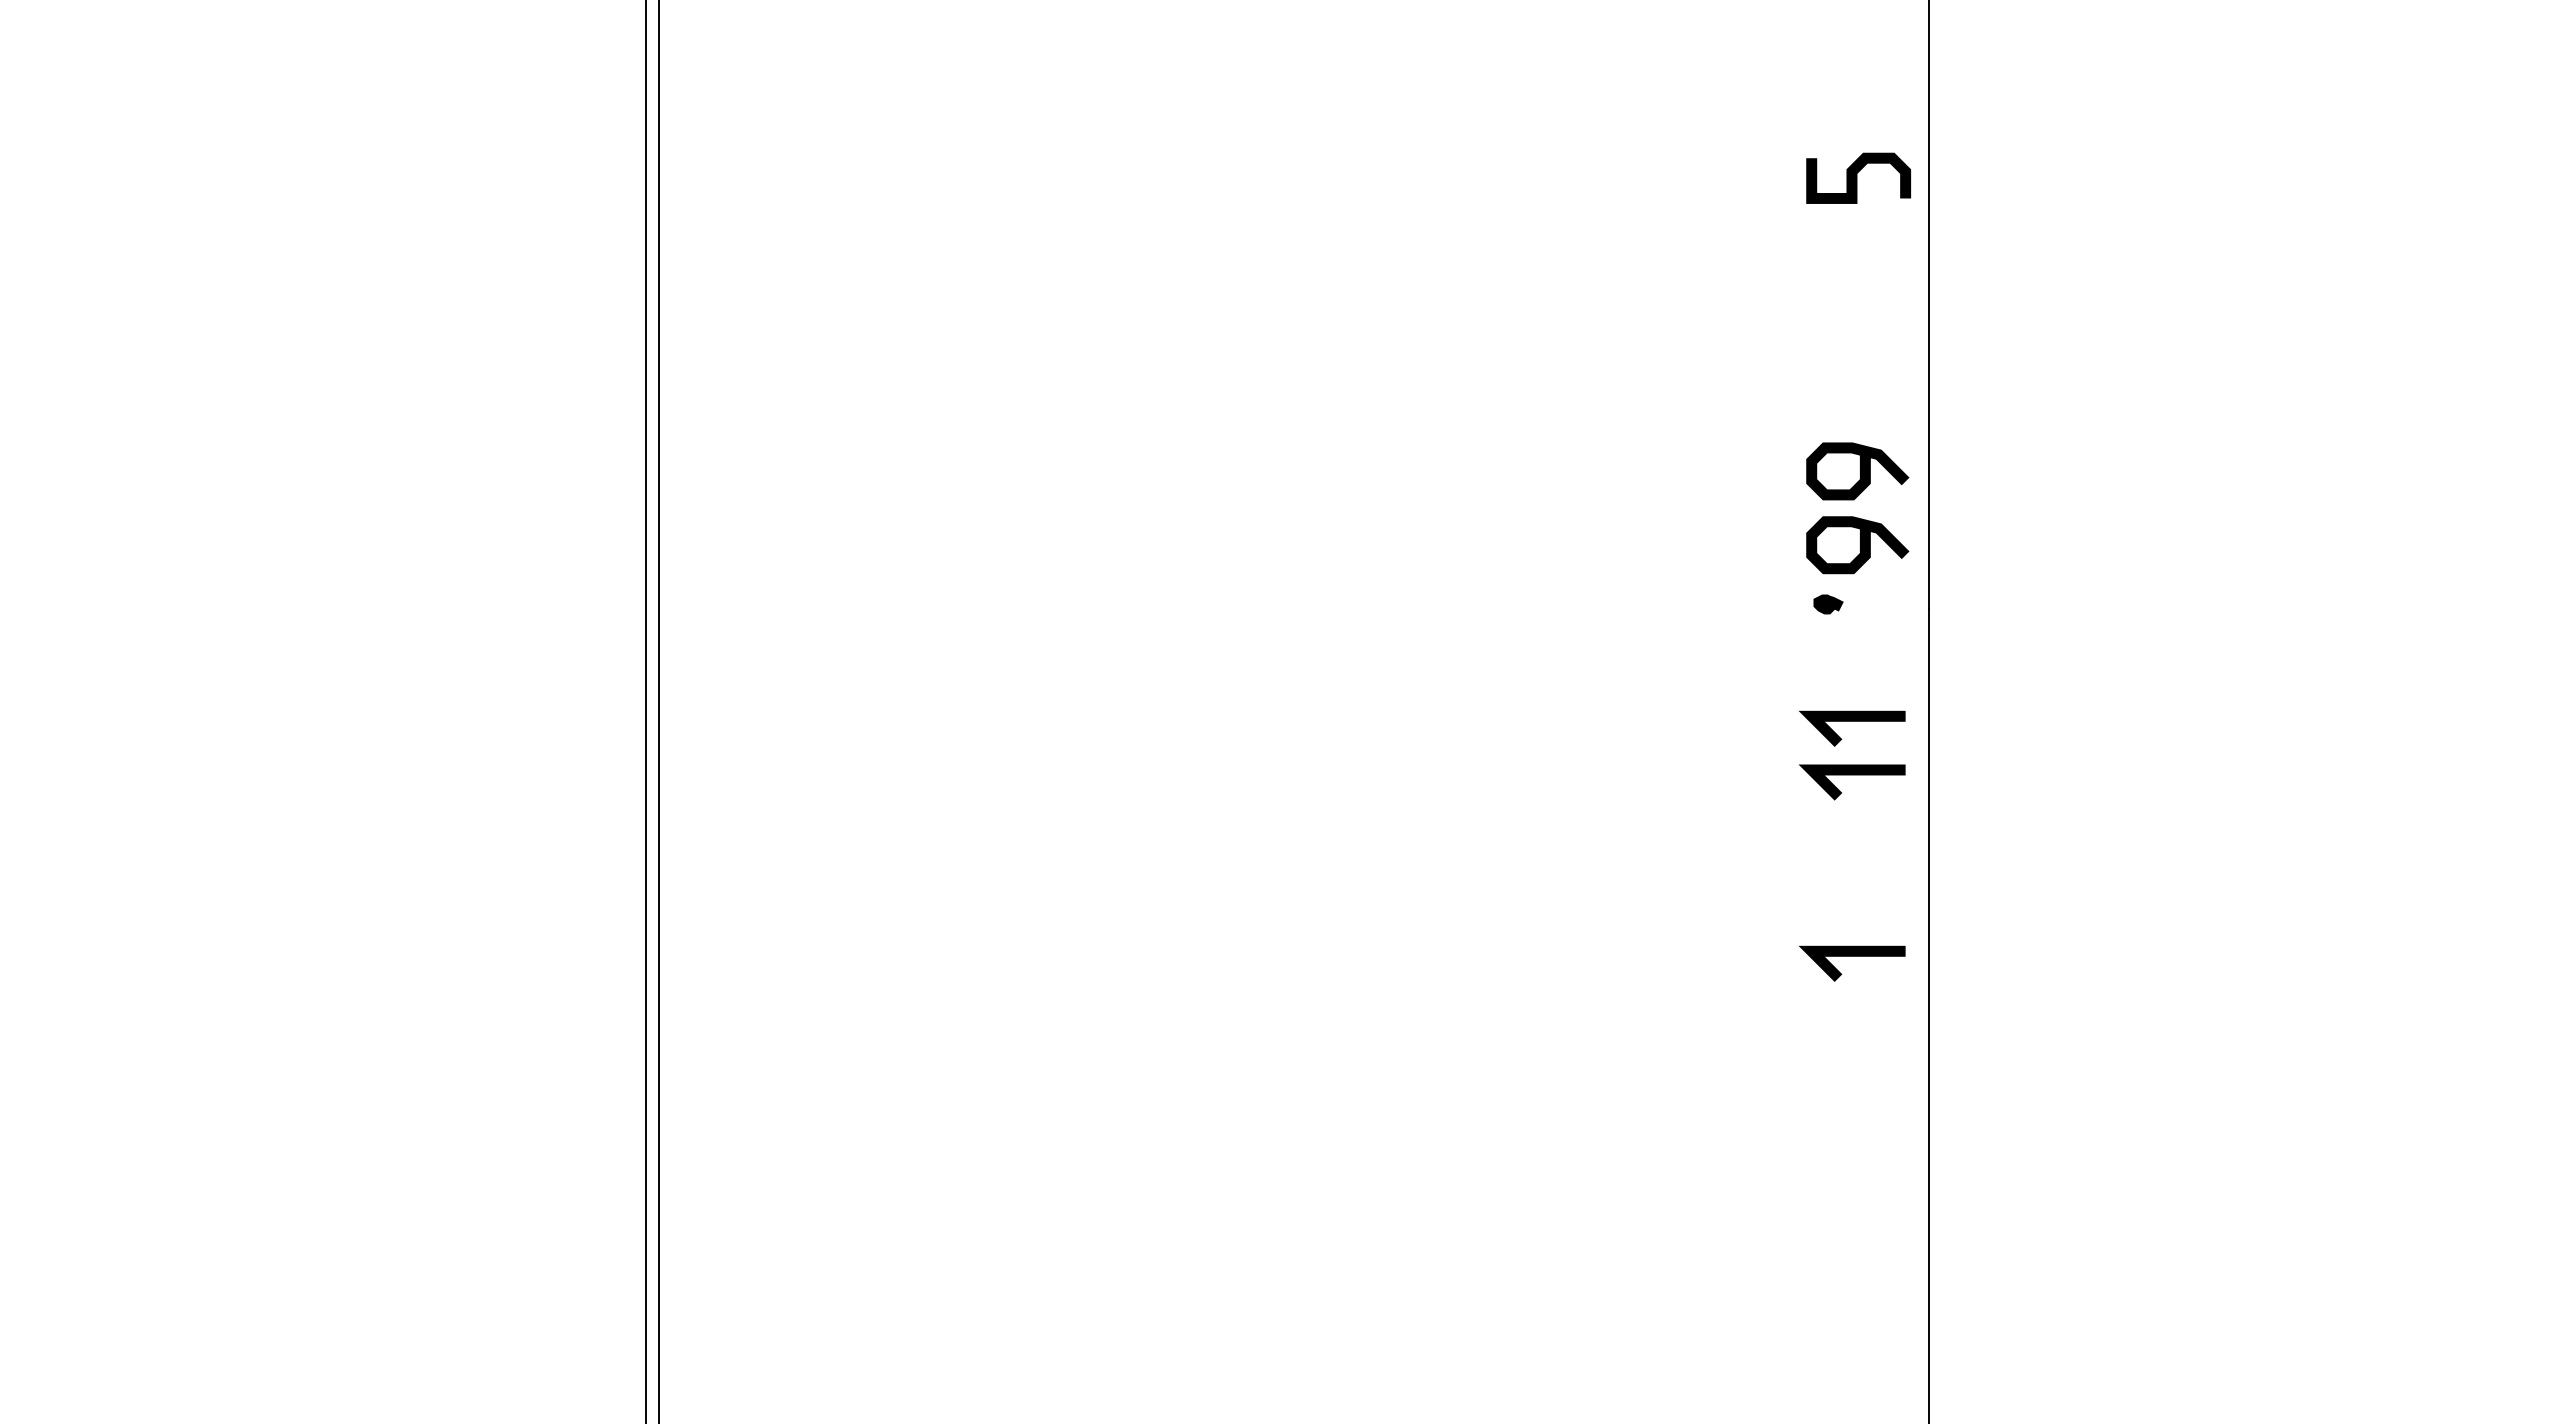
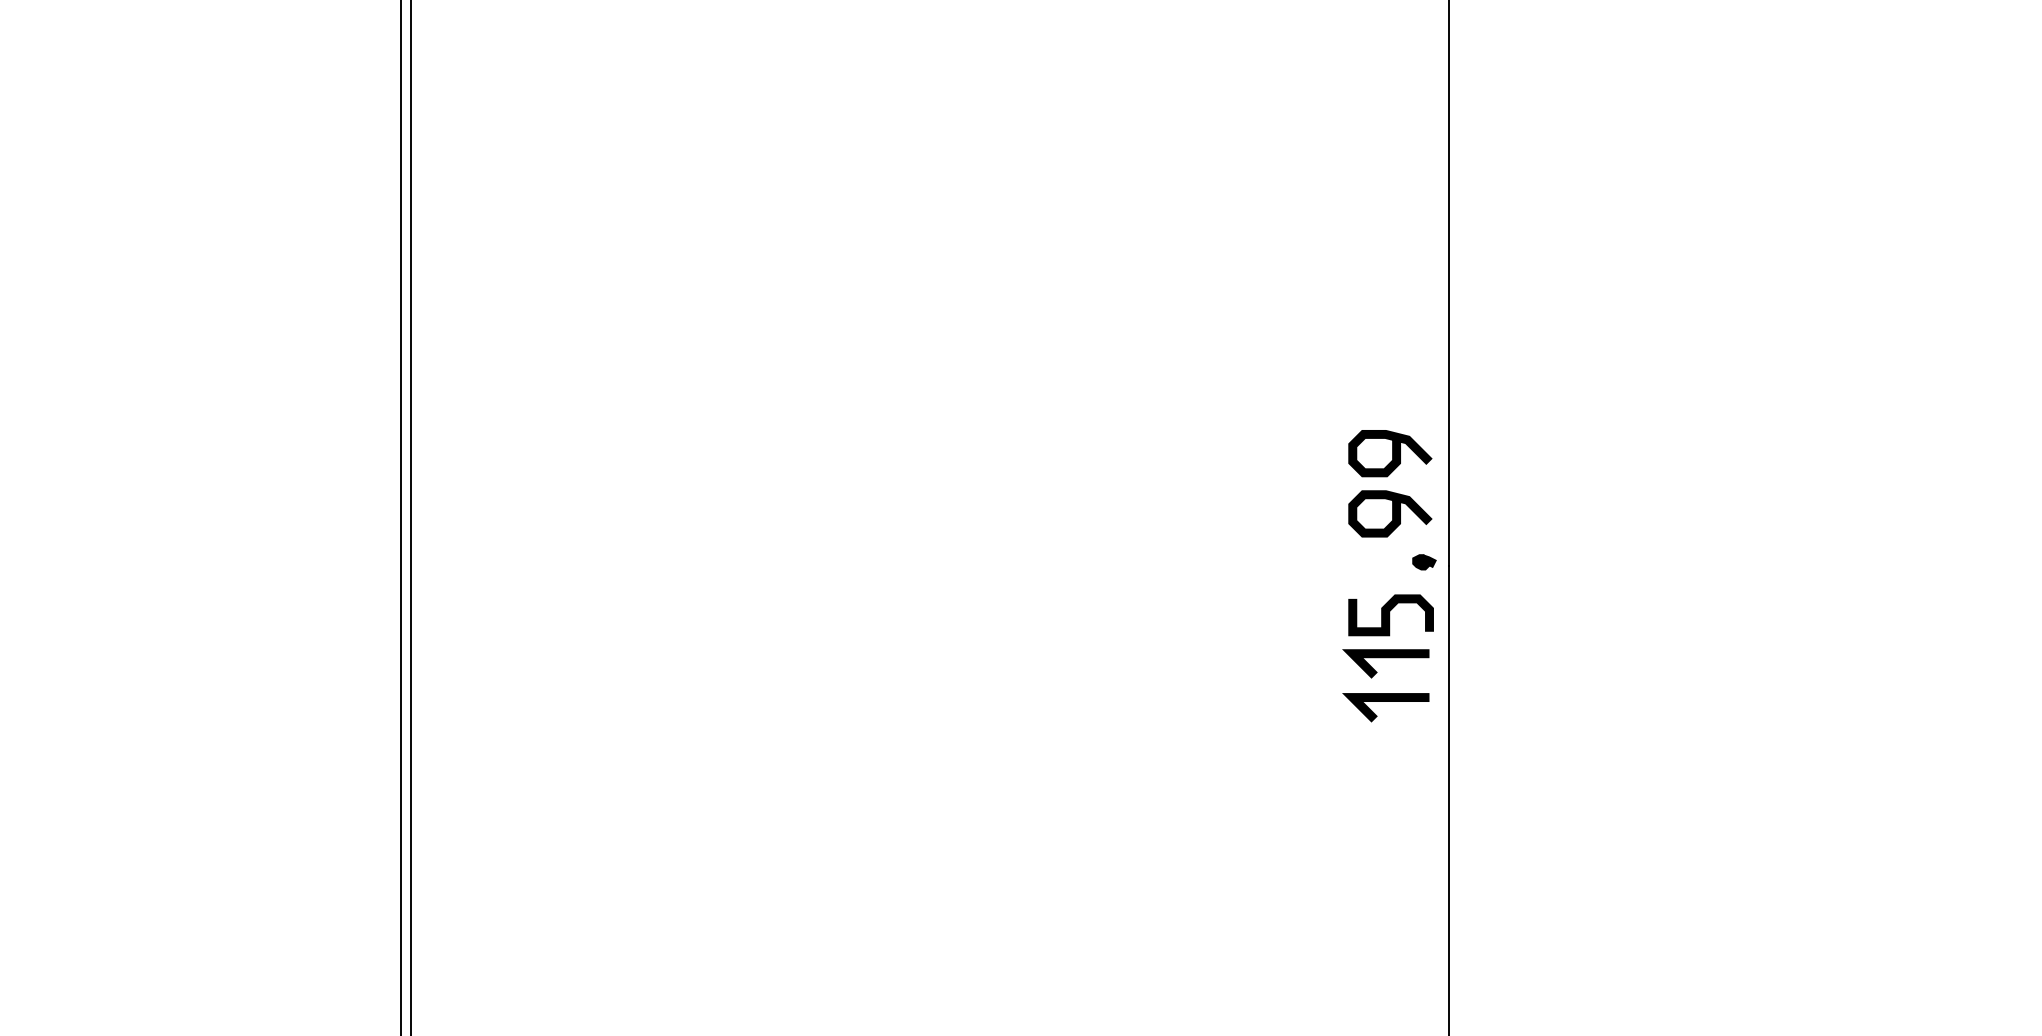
curve: (1857, 177) -> (1390, 614), moved
part: (1828, 604) -> (1424, 562), moved
line: (1852, 956) -> (1386, 849), removed

